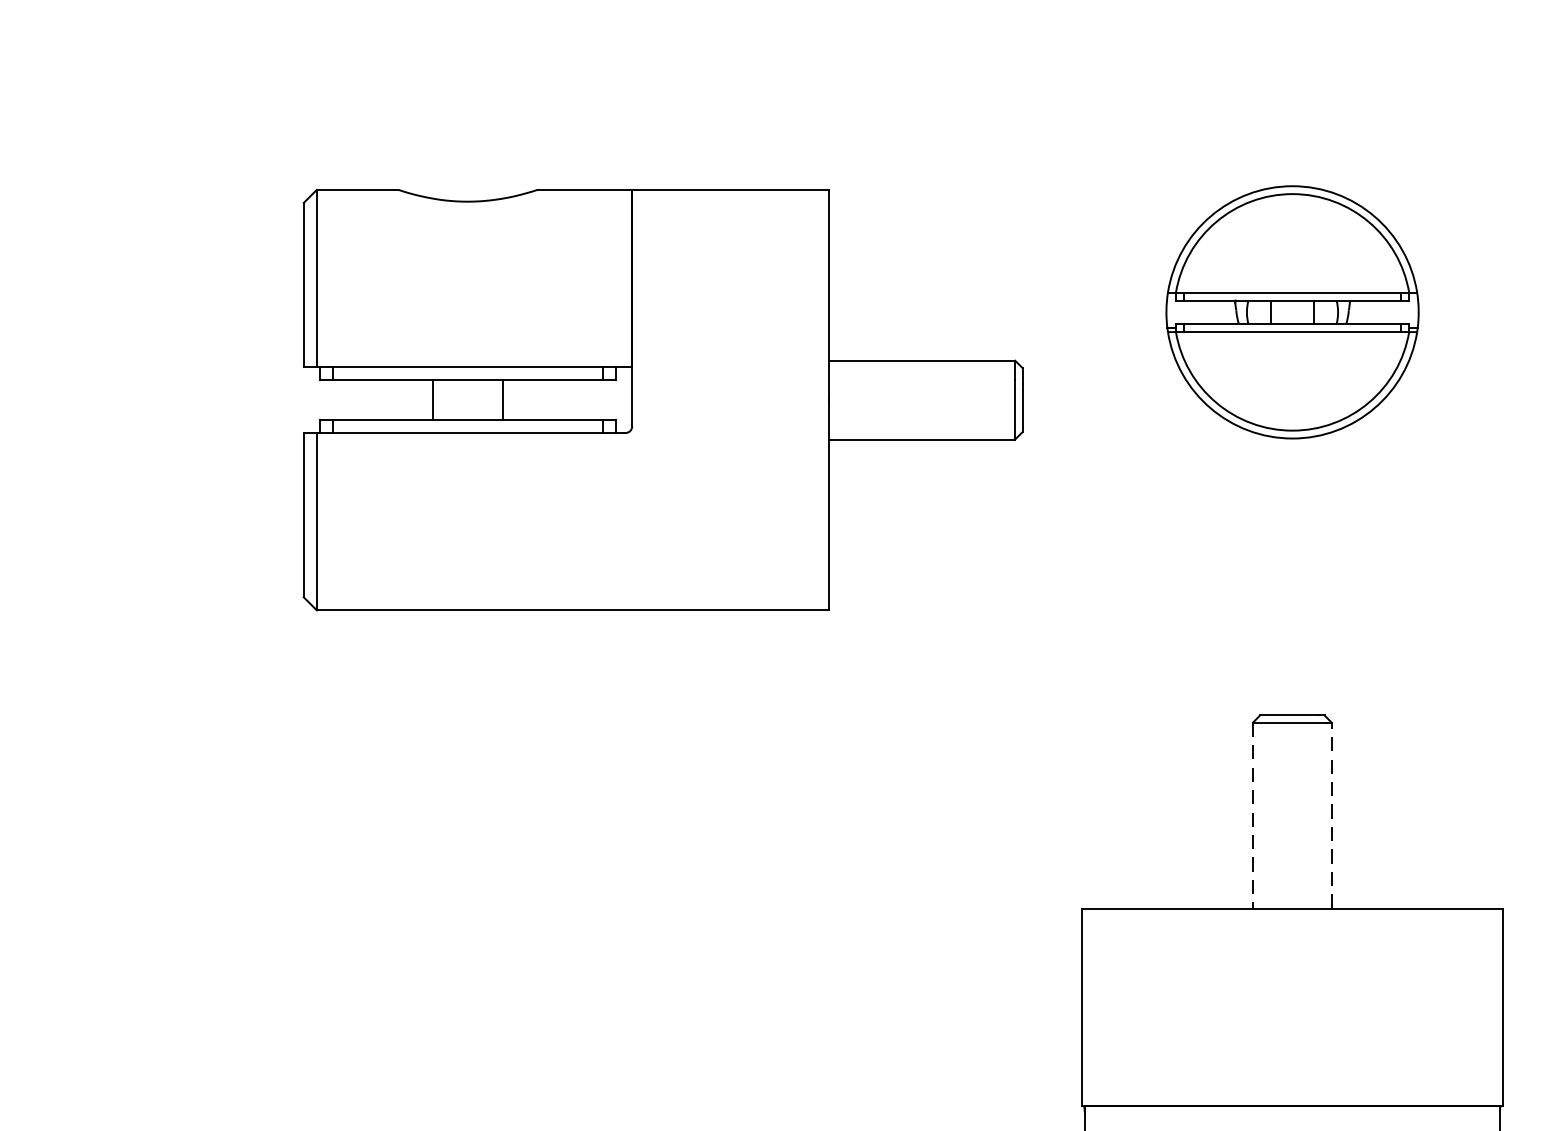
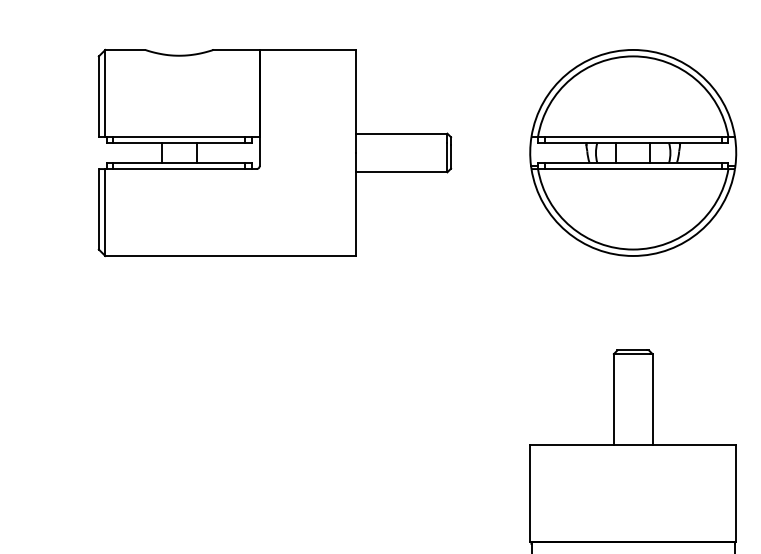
part: (1292, 311) -> (633, 152), size x1.67
part: (662, 399) -> (274, 152), moved
line: (1252, 815) -> (613, 399), dashed -> solid
line: (1331, 815) -> (652, 399), dashed -> solid

